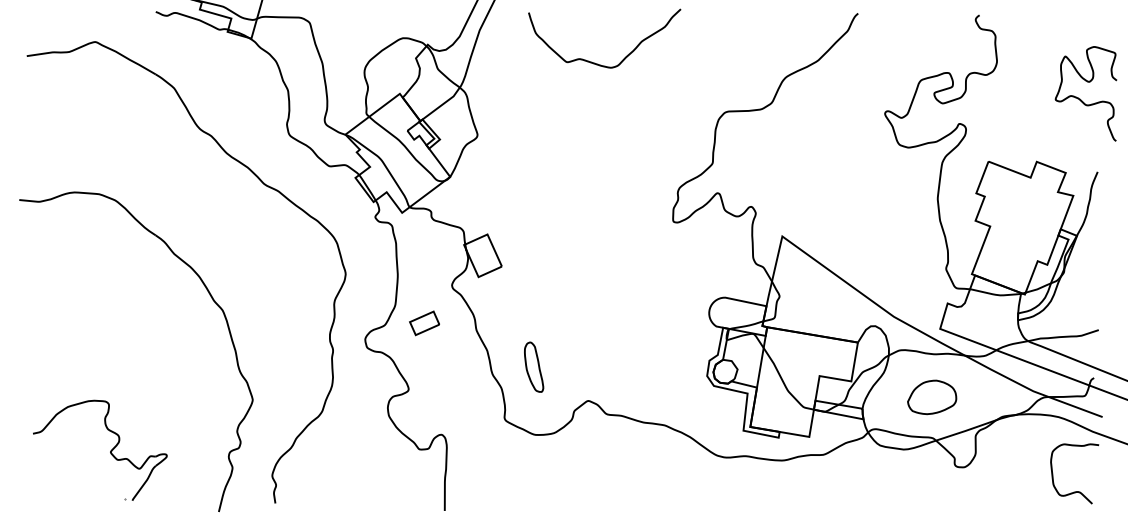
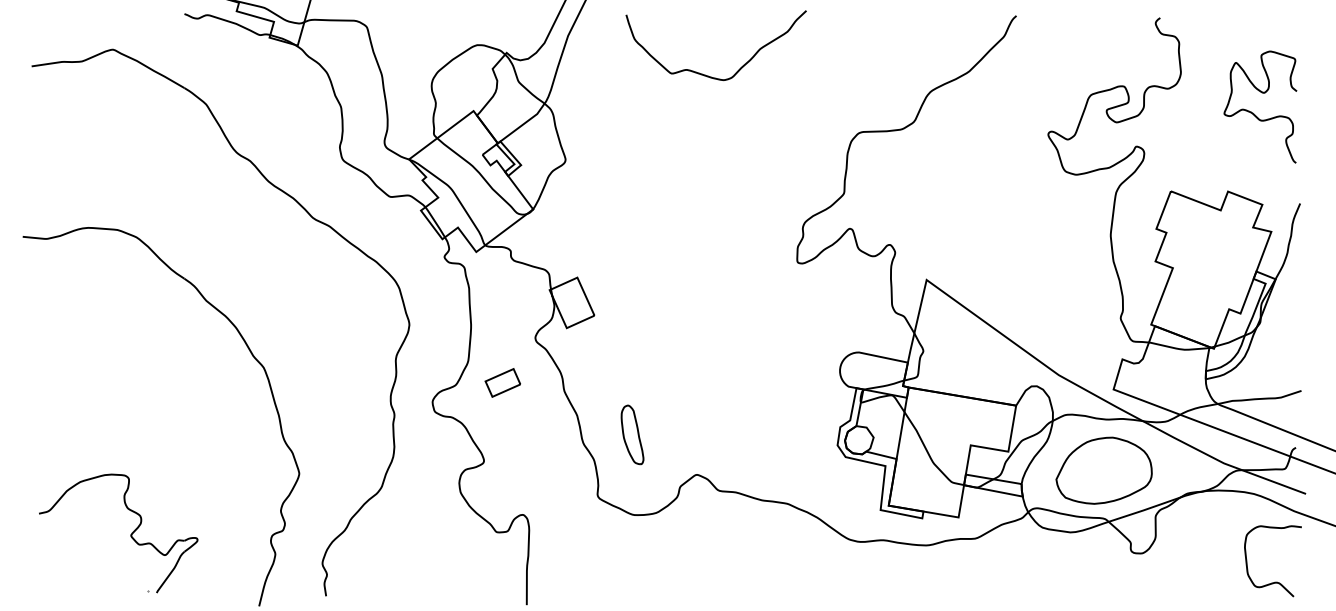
curve: (1081, 99) -> (1254, 113), moved
part: (931, 397) -> (1103, 470), size x1.67

